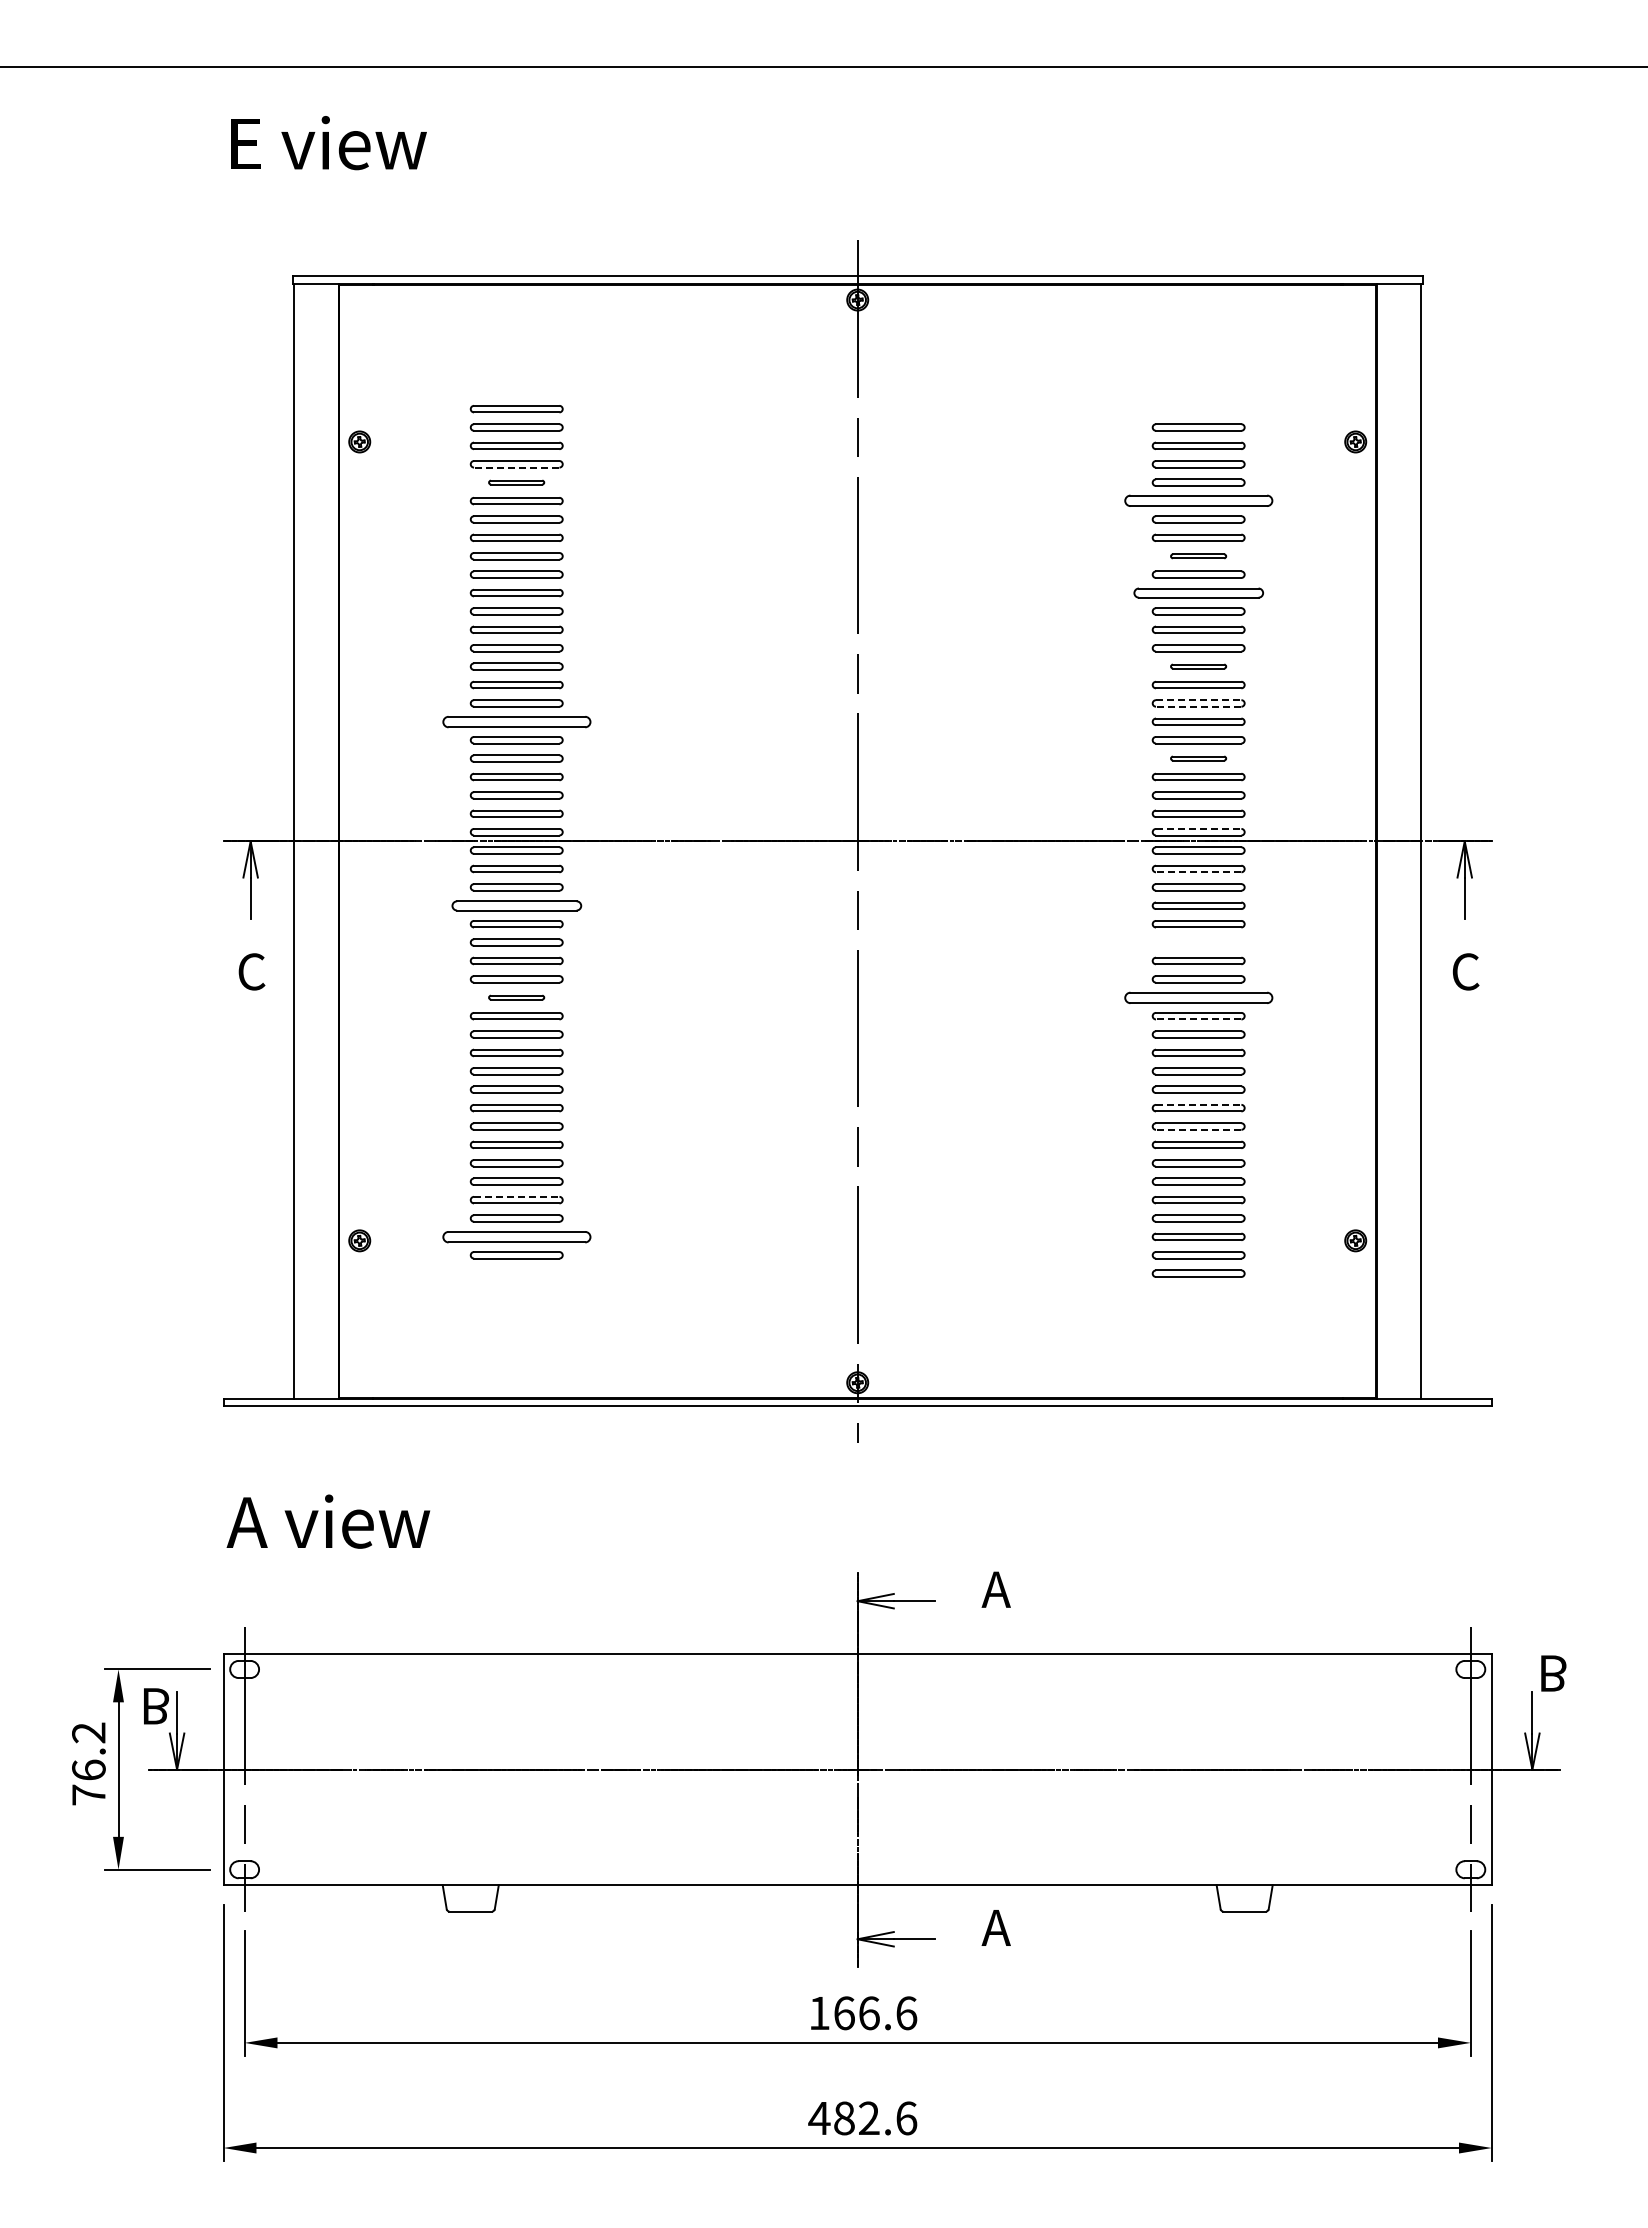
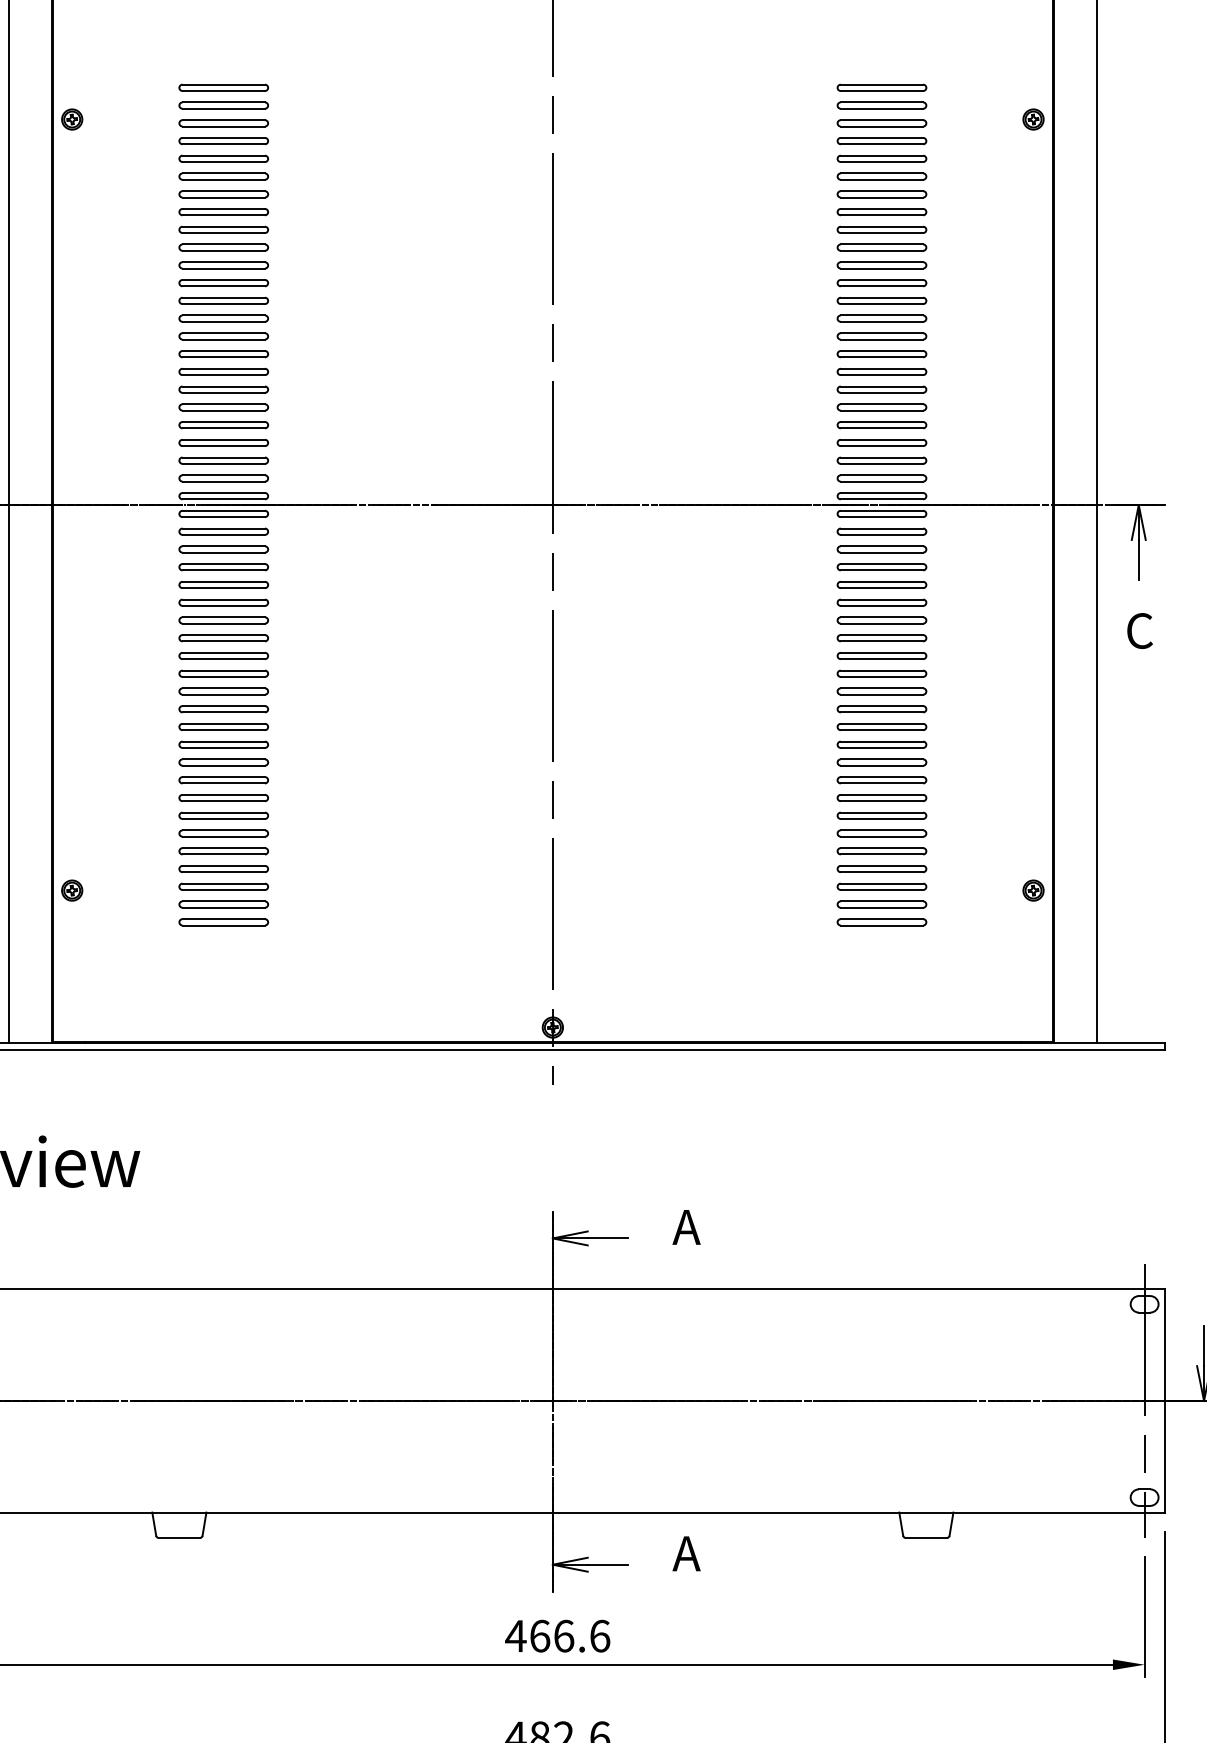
part: (1198, 409) -> (881, 88), added
line: (516, 467) -> (223, 144), dashed -> solid
part: (516, 482) -> (223, 158), size x1.67
part: (1198, 501) -> (881, 176), size x0.62
part: (1198, 556) -> (881, 230), size x1.67
part: (1198, 592) -> (881, 264), size x0.71
part: (1198, 666) -> (881, 336), size x1.67
line: (1198, 700) -> (881, 369), dashed -> solid
line: (1198, 706) -> (881, 374), dashed -> solid
part: (516, 721) -> (223, 389), size x0.62
part: (1198, 758) -> (881, 425), size x1.67
line: (1198, 828) -> (881, 492), dashed -> solid
line: (1198, 872) -> (881, 535), dashed -> solid
part: (516, 905) -> (223, 566), size x0.71
part: (1198, 942) -> (881, 602), added
part: (516, 997) -> (223, 655), size x1.67
part: (1198, 997) -> (881, 655), size x0.62
line: (1198, 1019) -> (881, 676), dashed -> solid
line: (1198, 1104) -> (881, 759), dashed -> solid
line: (1198, 1129) -> (881, 783), dashed -> solid
line: (516, 1196) -> (223, 847), dashed -> solid
part: (516, 1236) -> (223, 886), size x0.62
part: (516, 1273) -> (223, 922), added
text: (819, 2013) -> (515, 1636), 166.6 -> 466.6

